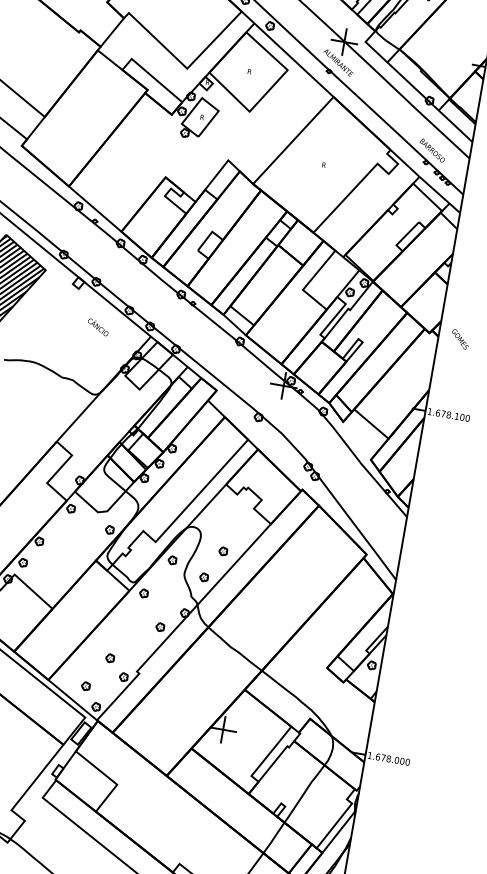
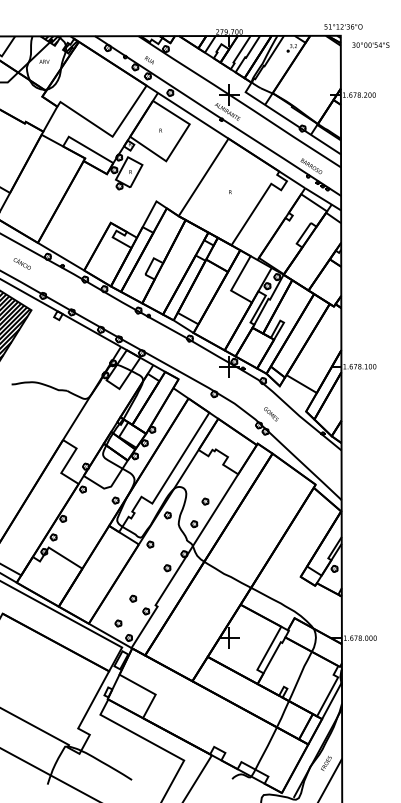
text: (97, 326) -> (21, 263), moved
text: (460, 339) -> (271, 414), moved

